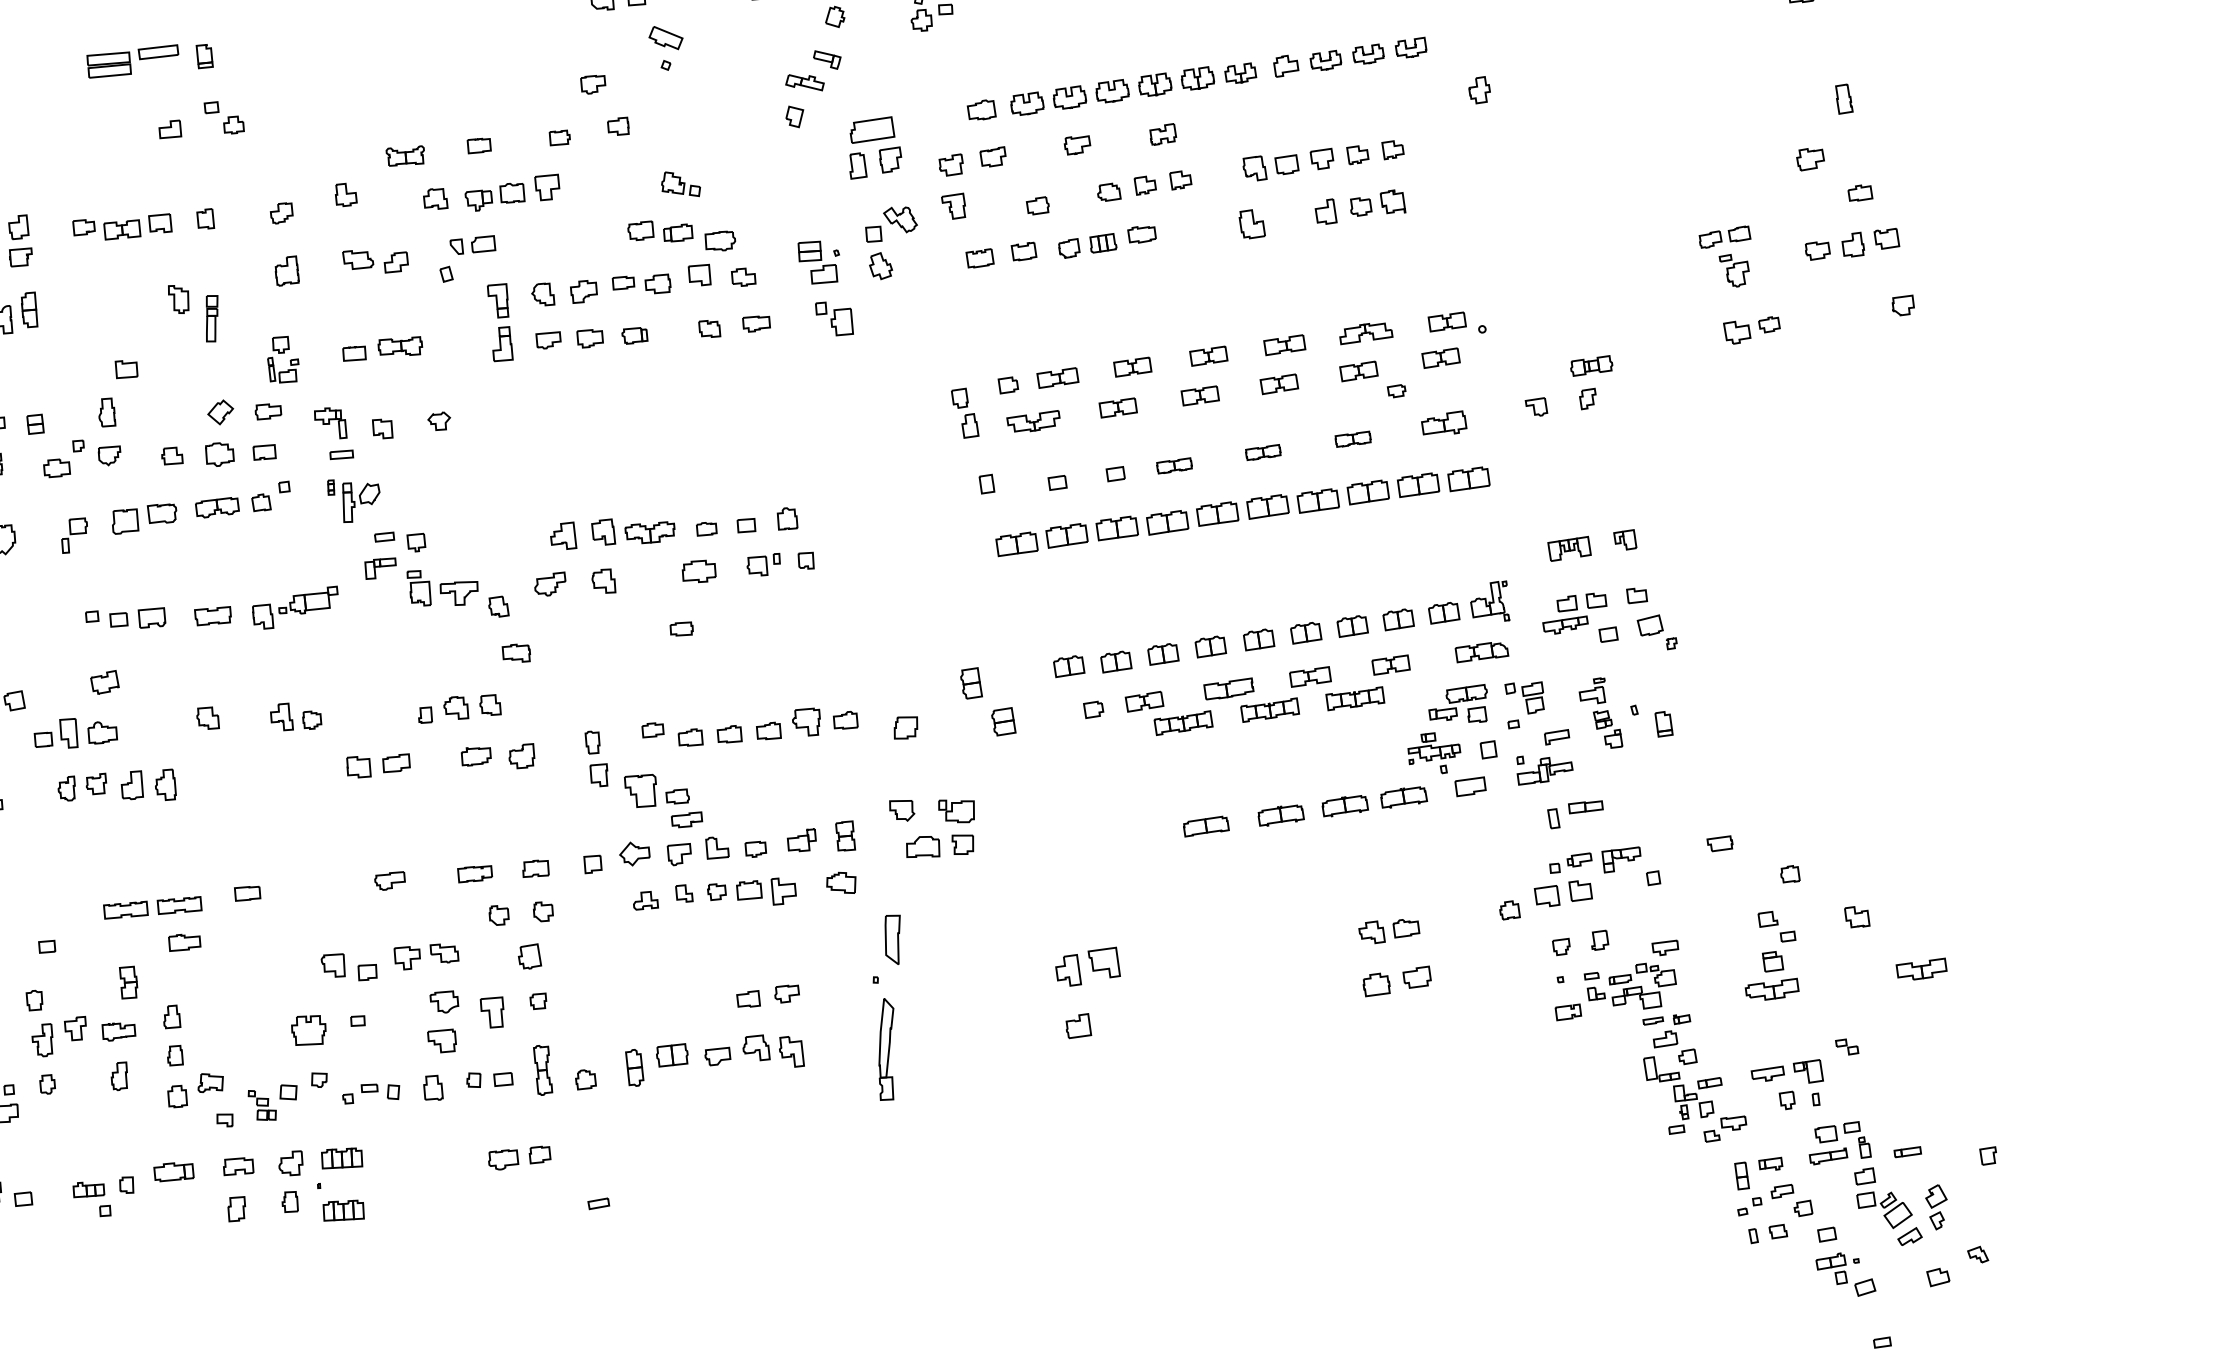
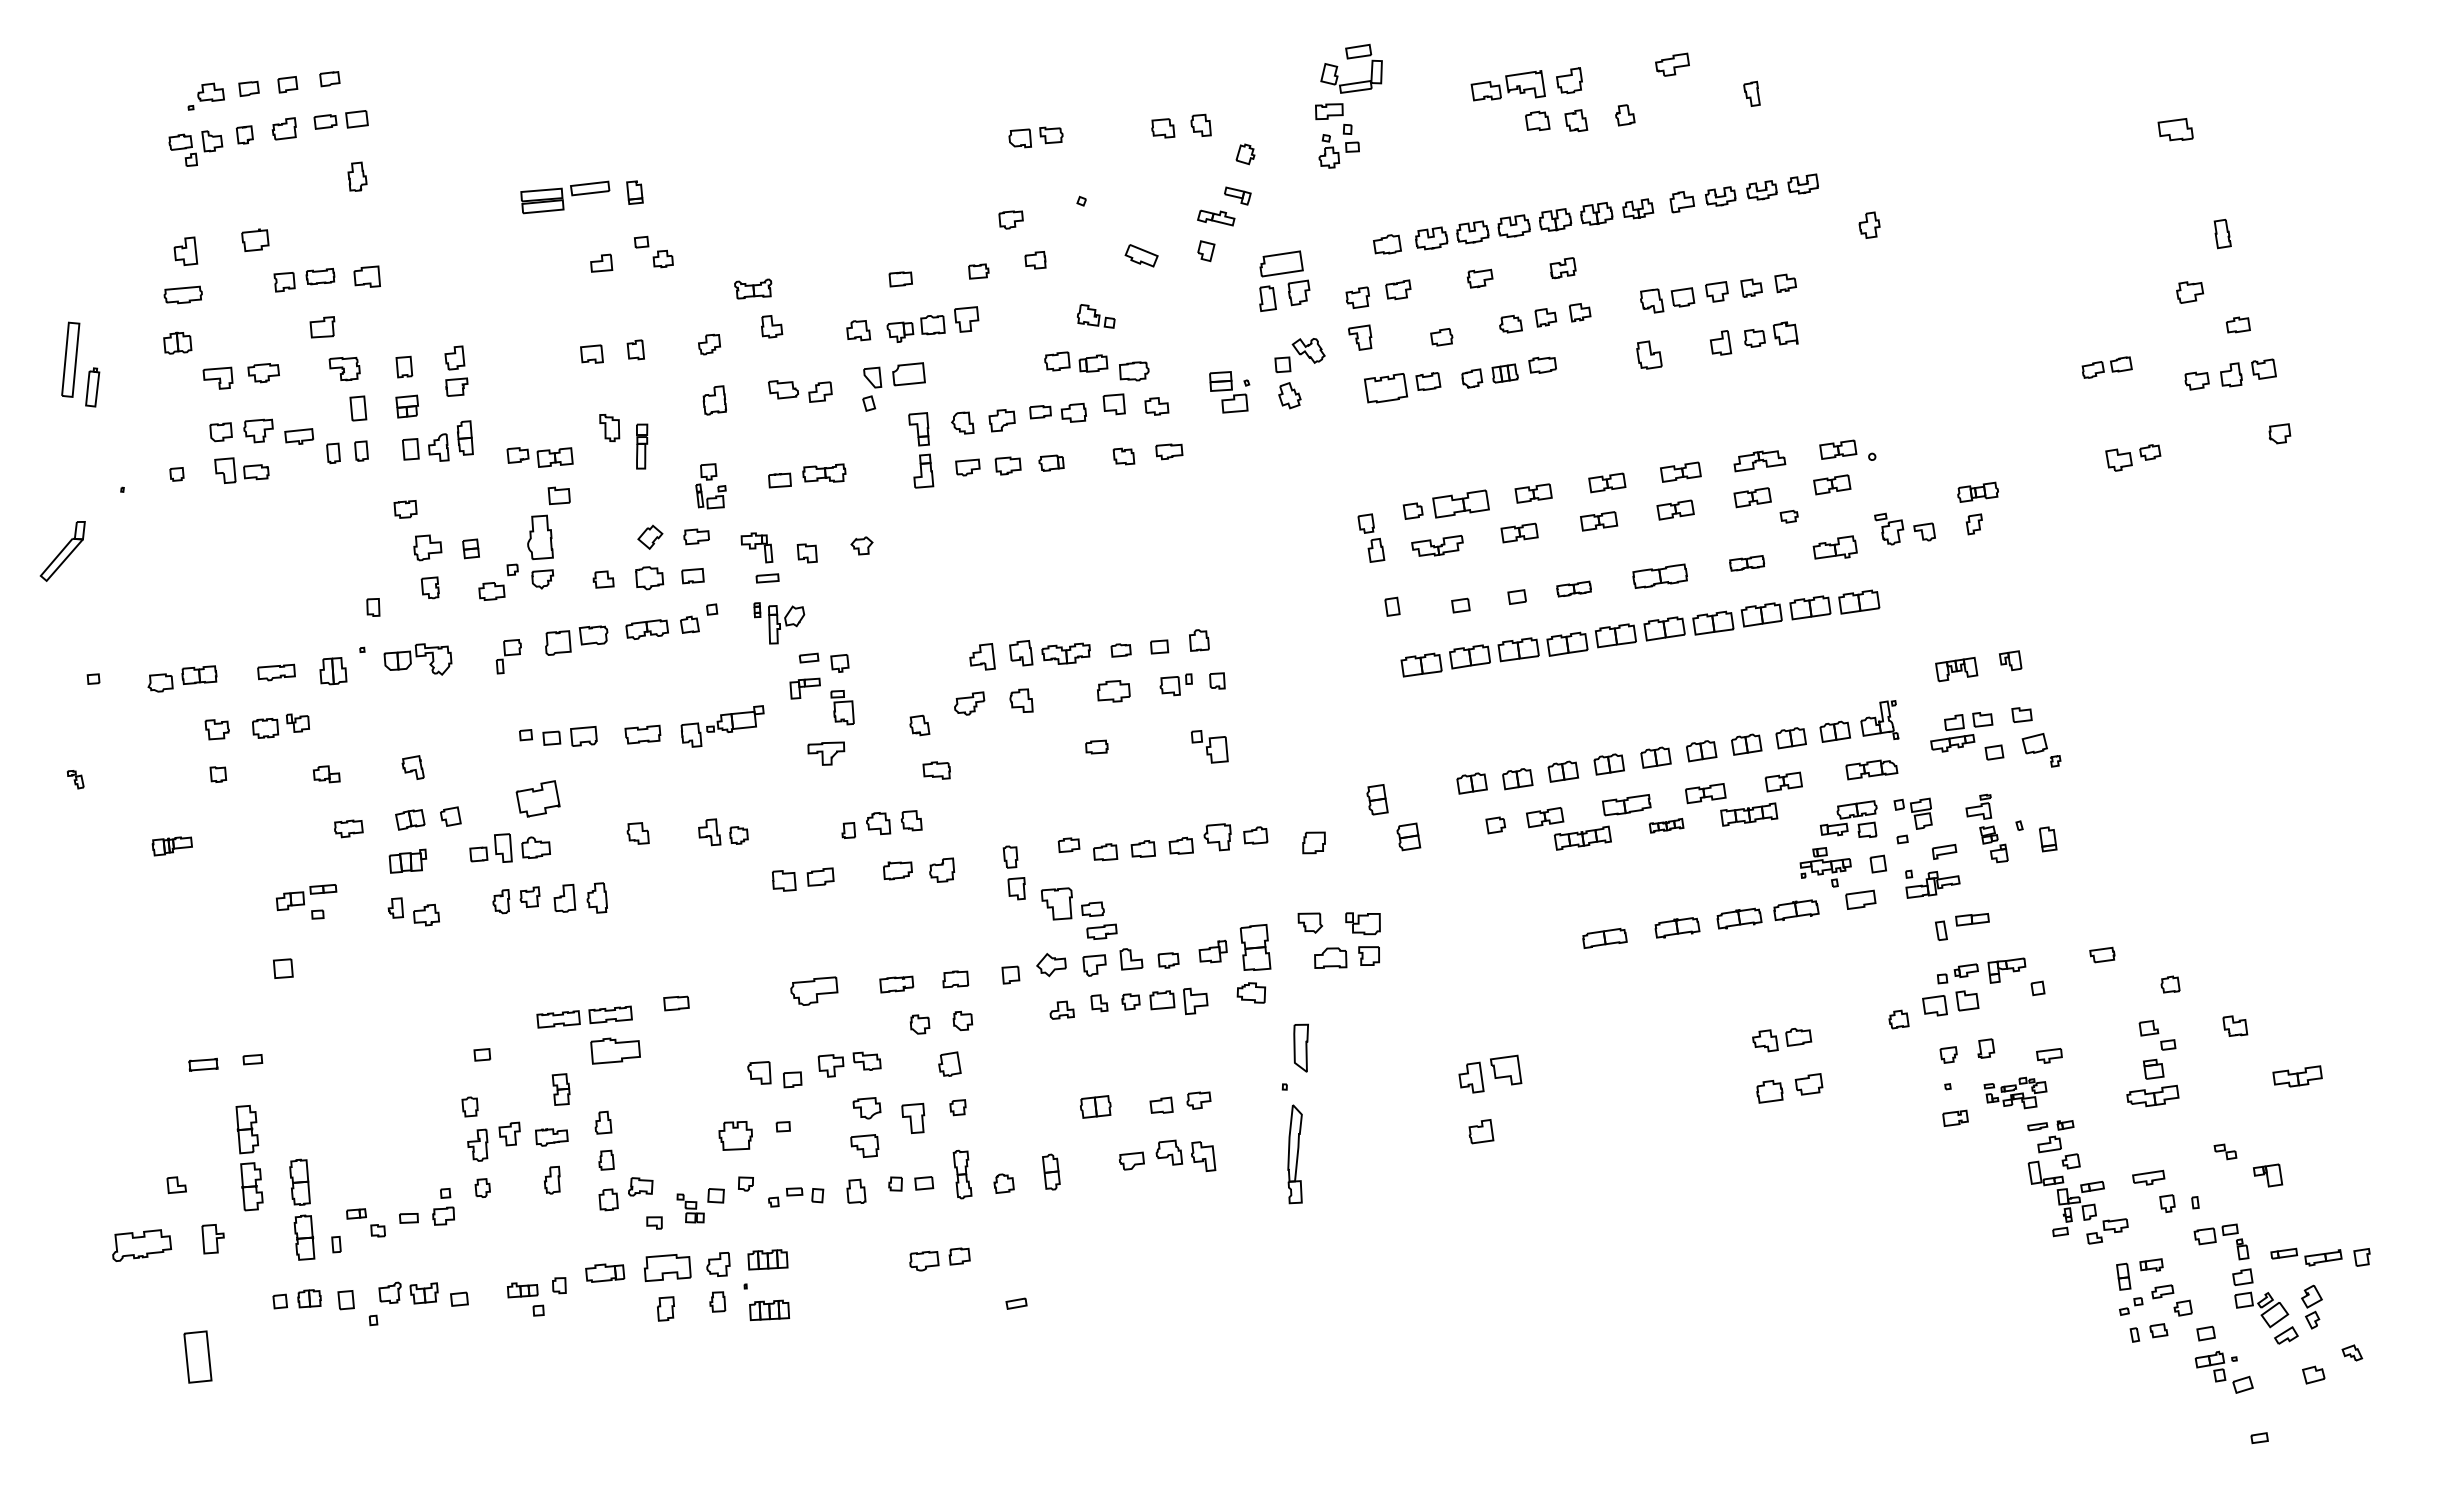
part: (665, 37) -> (1141, 255), moved
part: (405, 155) -> (753, 288), moved
part: (106, 229) -> (539, 457), moved
part: (472, 244) -> (894, 374), size x1.4
part: (979, 257) -> (1385, 387), size x1.6
part: (1734, 270) -> (1889, 528), moved
part: (834, 318) -> (1209, 746), moved
part: (1058, 377) -> (1461, 503), size x1.4
part: (107, 412) -> (540, 537), size x1.6
part: (1262, 451) -> (1659, 575), size x1.6
part: (459, 593) -> (826, 753), moved
part: (105, 682) -> (538, 798), size x1.6
part: (1269, 709) -> (1666, 825), size x0.6
part: (845, 835) -> (1255, 947), size x1.6
part: (390, 880) -> (814, 990), size x1.6
part: (184, 942) -> (615, 1050), size x1.6
part: (1630, 985) -> (2015, 1092), size x0.7
part: (672, 1054) -> (1095, 1106), moved
part: (1808, 1071) -> (2268, 1175), moved
part: (1828, 1156) -> (2323, 1257), moved
part: (238, 1166) -> (667, 1267), size x1.6

